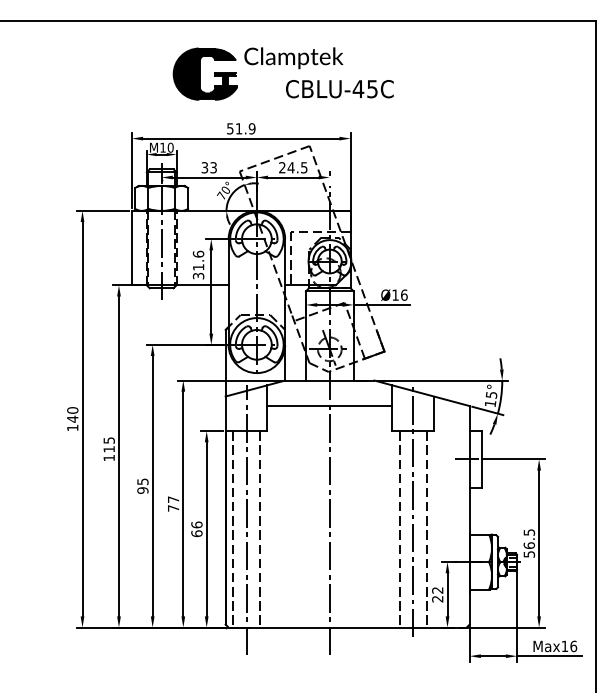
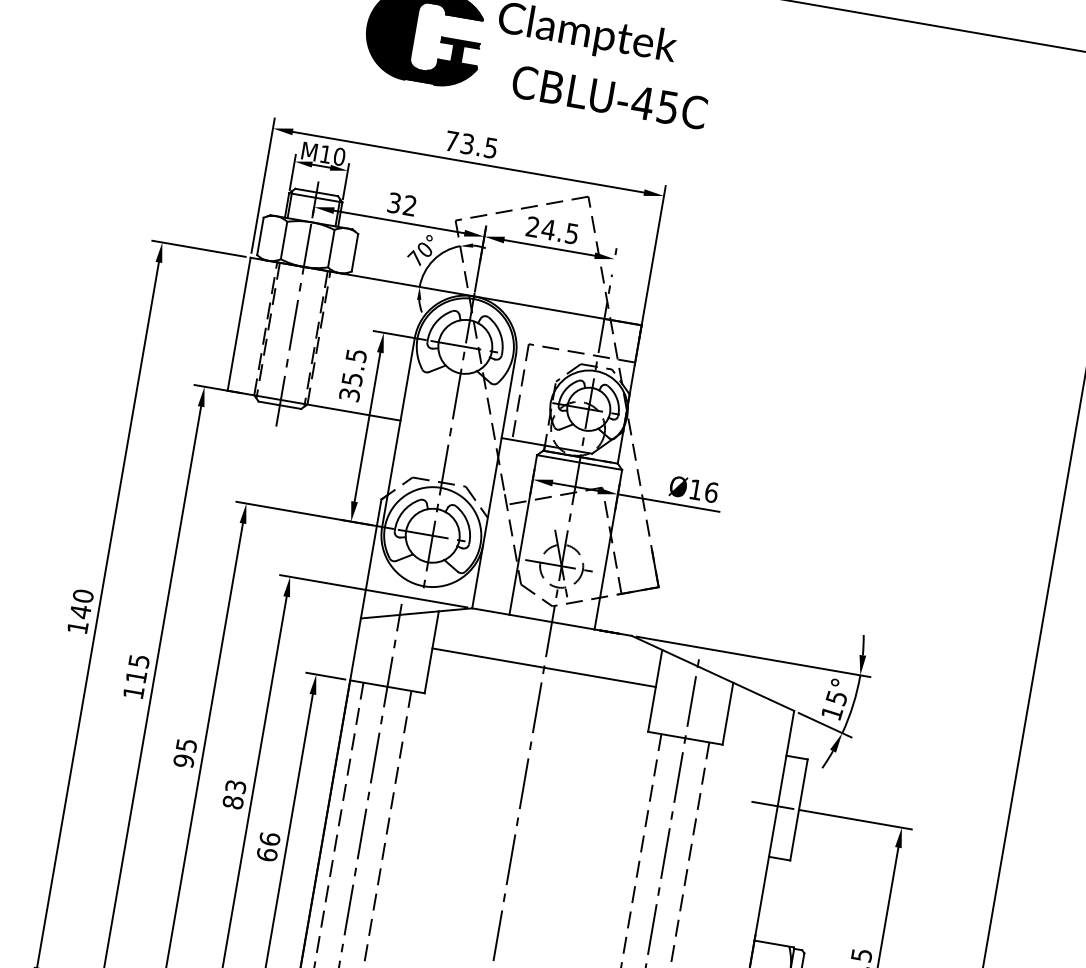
text: (339, 89) -> (608, 97), moved
text: (241, 128) -> (471, 144), 51.9 -> 73.5
text: (213, 167) -> (409, 205), 33 -> 32
text: (198, 260) -> (354, 366), 31.6 -> 35.5
text: (173, 503) -> (234, 793), 77 -> 83

